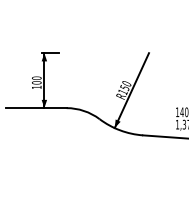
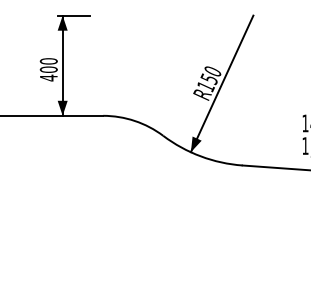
text: (36, 87) -> (48, 78), 100 -> 400

